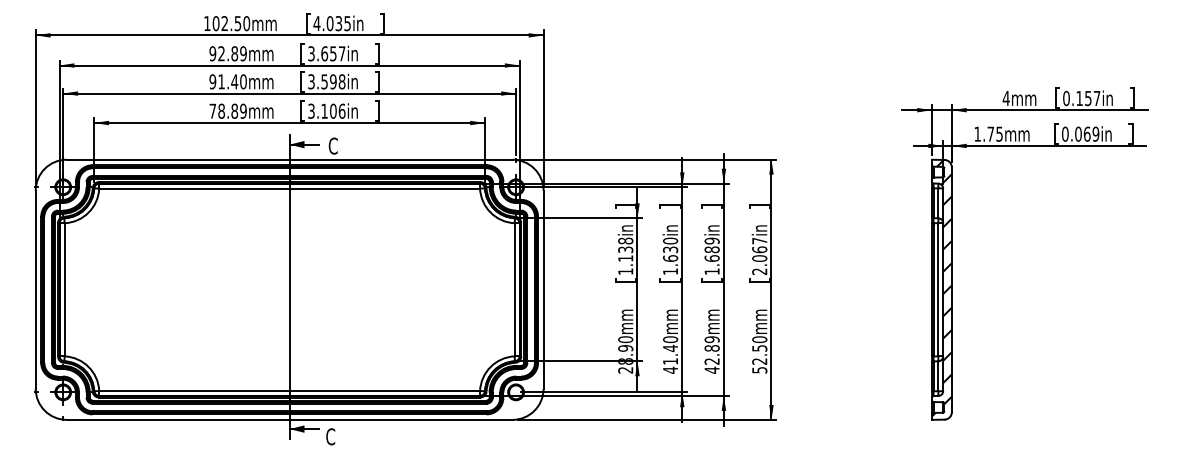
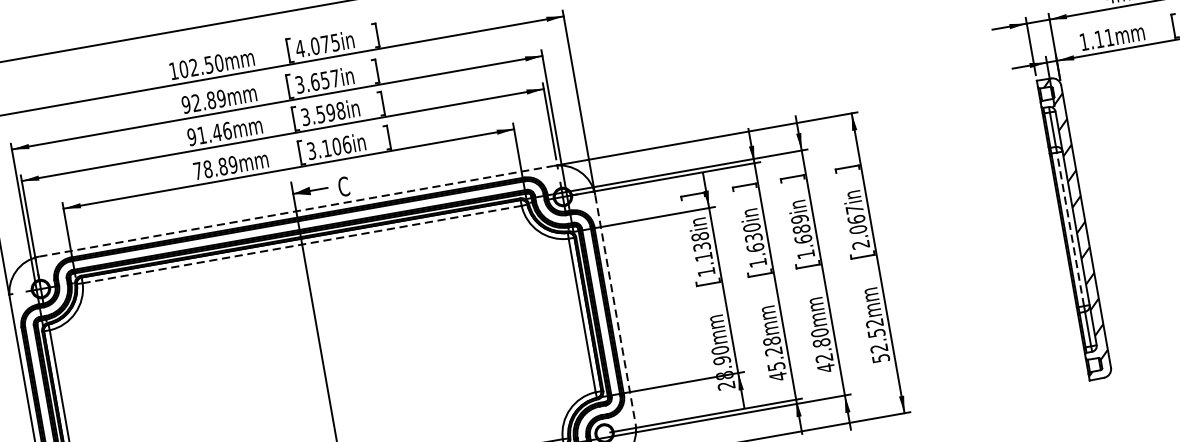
text: (338, 23) -> (324, 44), 4.035in -> 4.075in
text: (243, 81) -> (227, 130), 91.40mm -> 91.46mm
text: (994, 133) -> (1103, 37), 1.75mm -> 1.11mm
line: (289, 159) -> (296, 211), solid -> dashed
line: (289, 188) -> (301, 244), solid -> dashed
line: (938, 289) -> (1070, 229), solid -> dashed
line: (543, 290) -> (615, 310), solid -> dashed
text: (712, 339) -> (820, 332), 42.89mm -> 42.80mm
text: (759, 339) -> (874, 323), 52.50mm -> 52.52mm
text: (670, 350) -> (774, 353), 41.40mm -> 45.28mm

